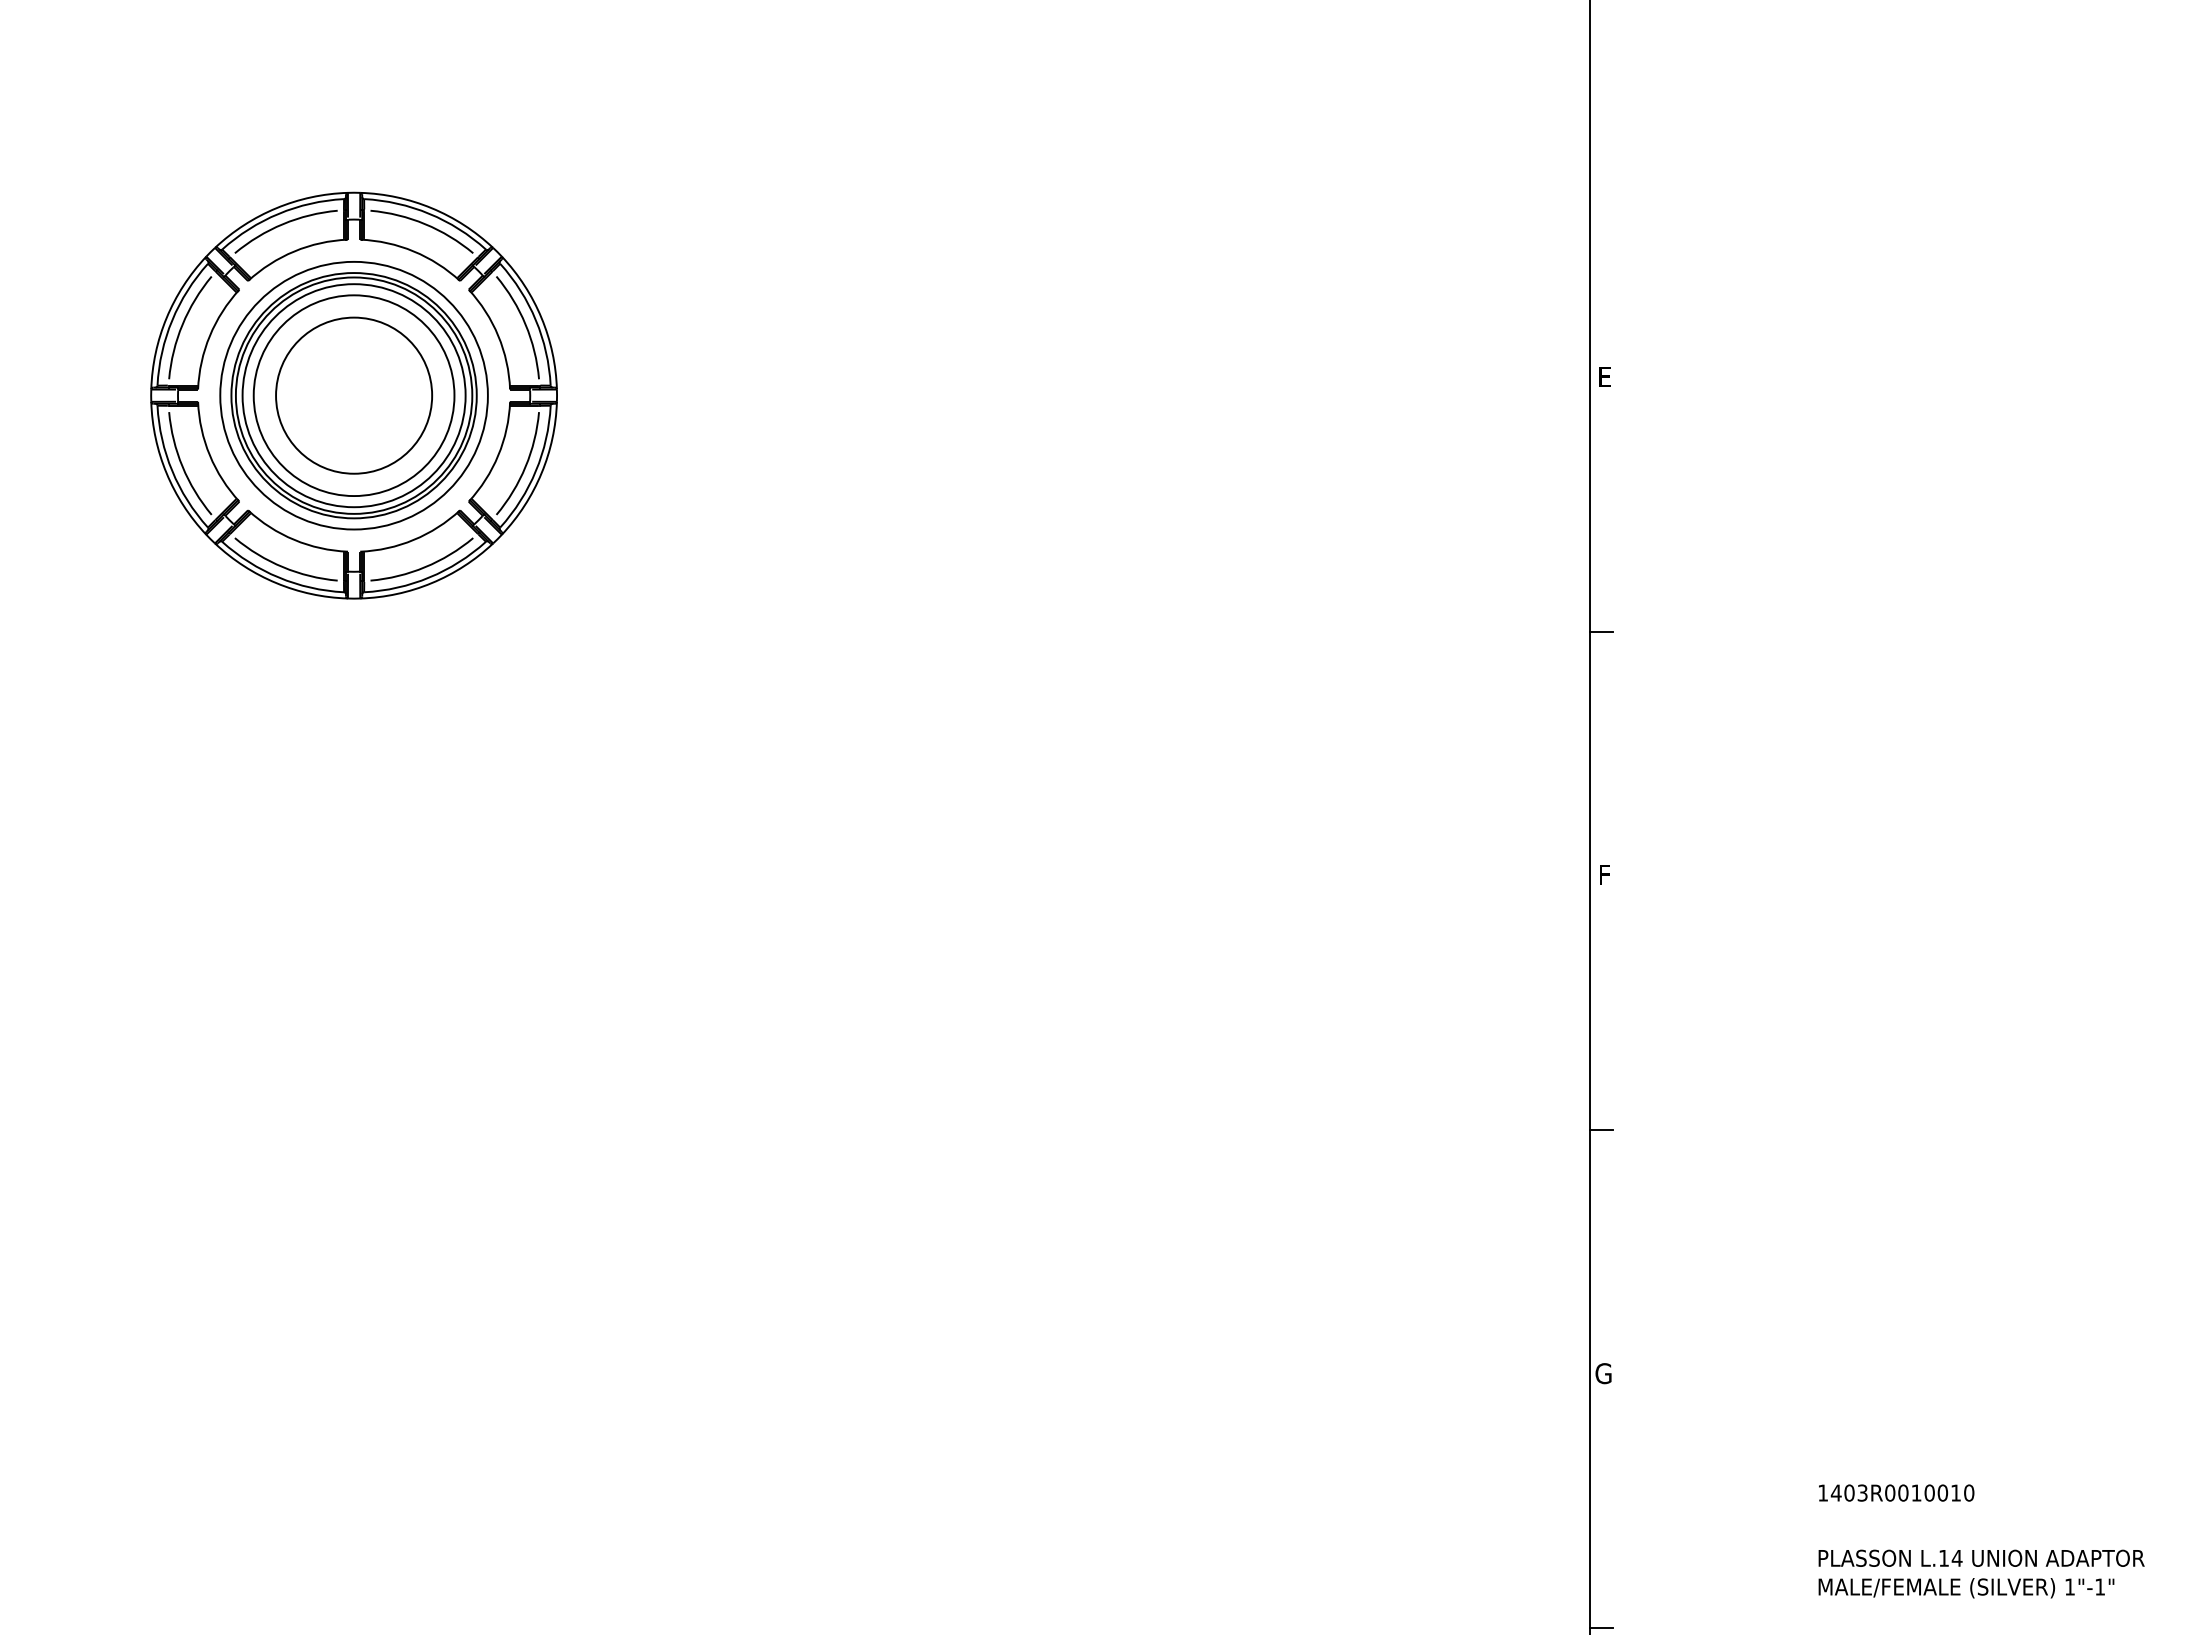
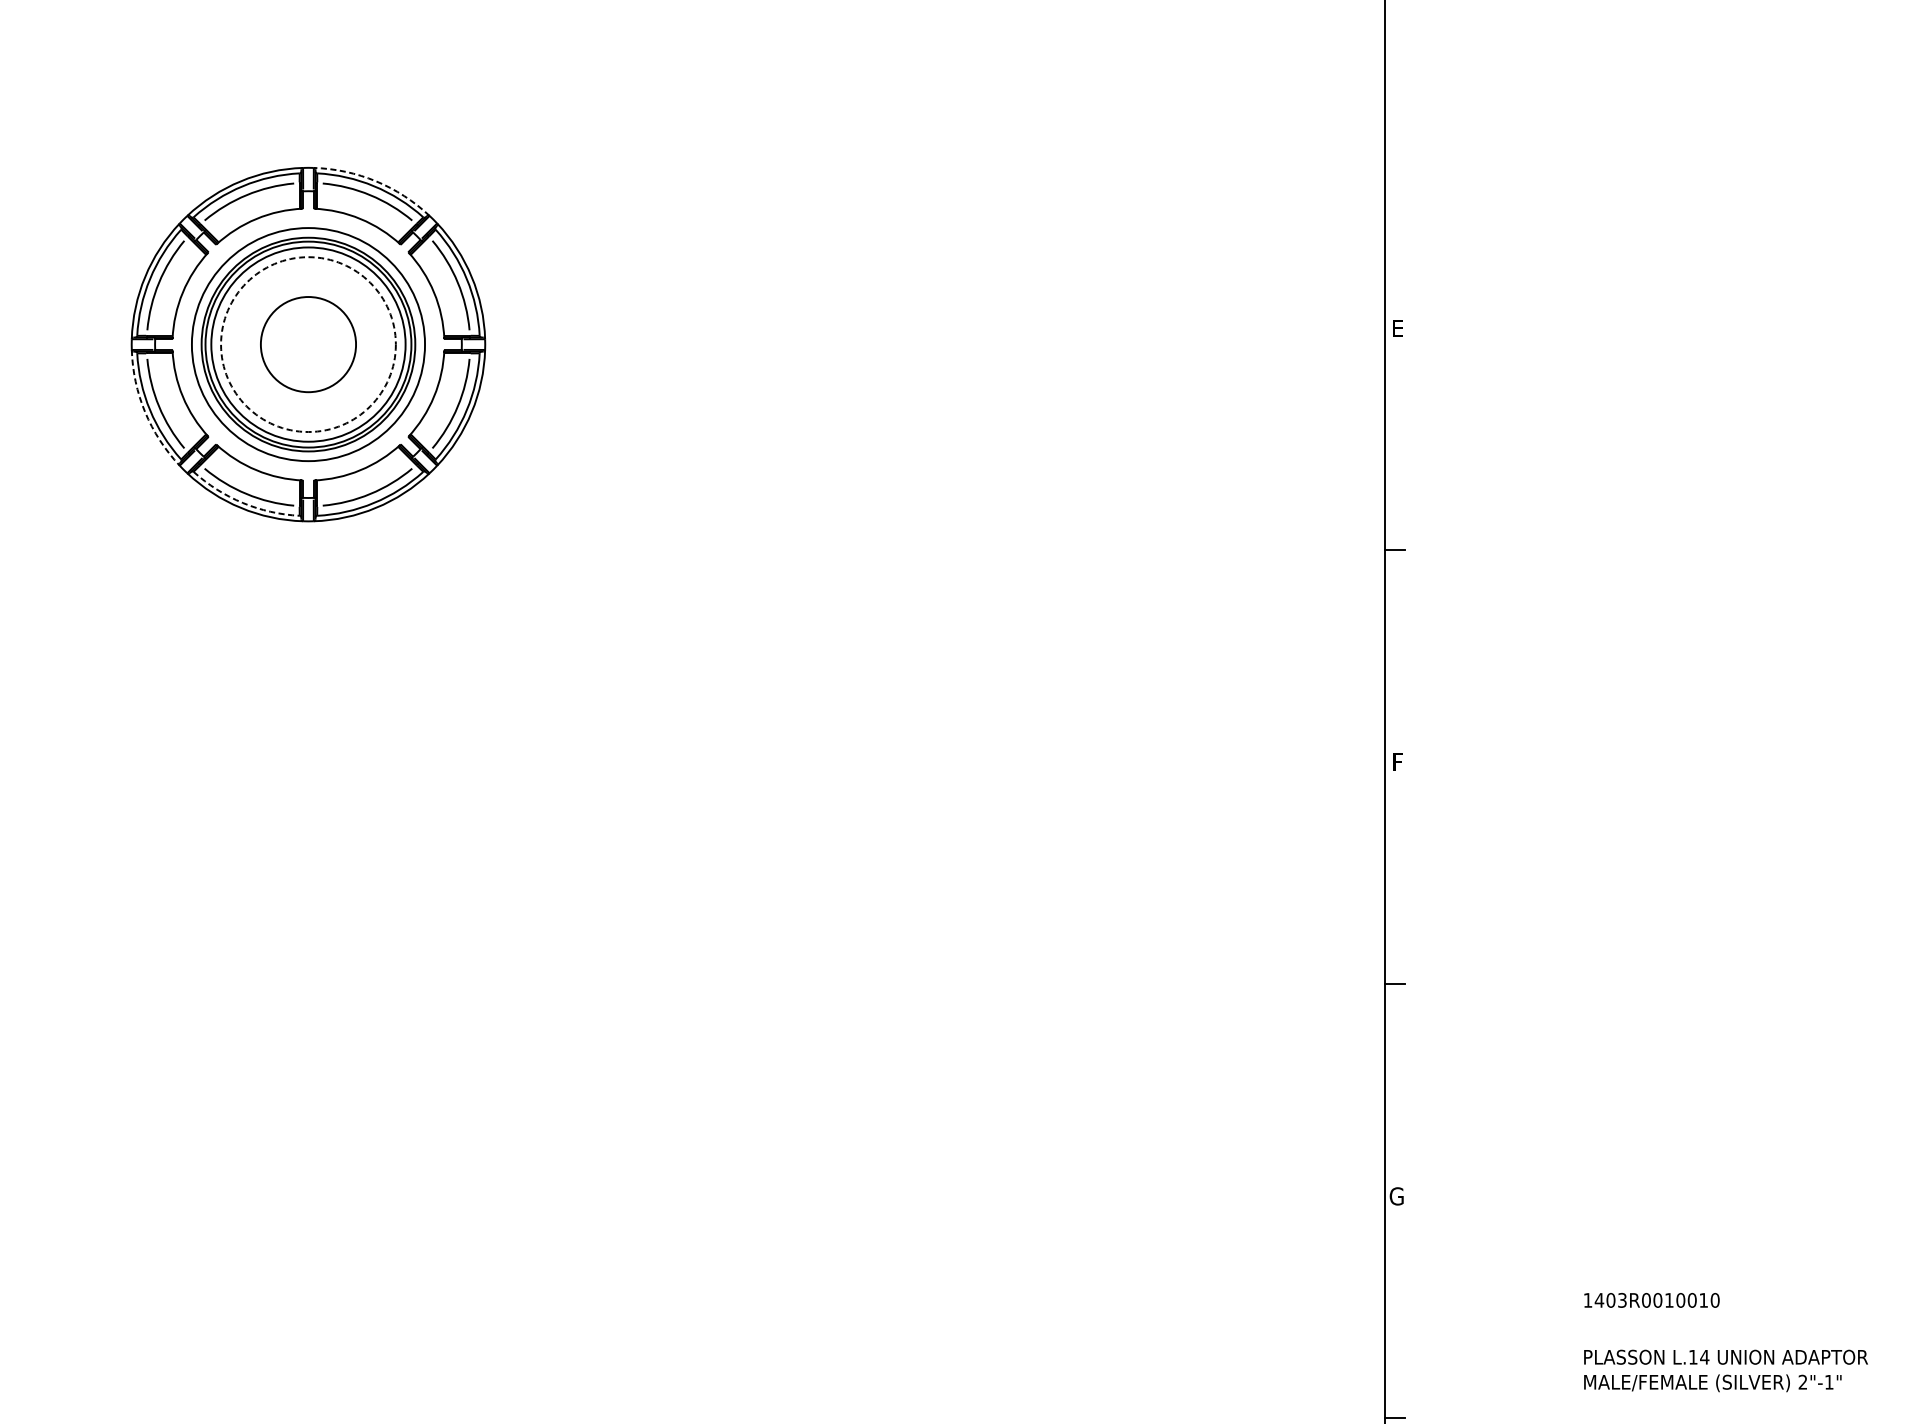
arc: (431, 208) -> (375, 181), solid -> dashed
circle: (353, 395) -> (307, 344), solid -> dashed
circle: (354, 395) -> (308, 344), size x0.7
arc: (166, 473) -> (145, 412), solid -> dashed
arc: (278, 577) -> (242, 502), solid -> dashed
text: (2069, 1586) -> (1802, 1381), 1"-1" -> 2"-1"

